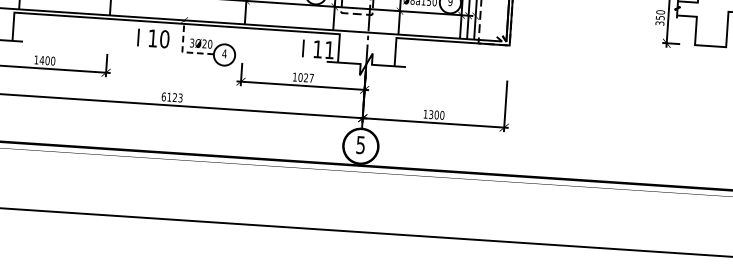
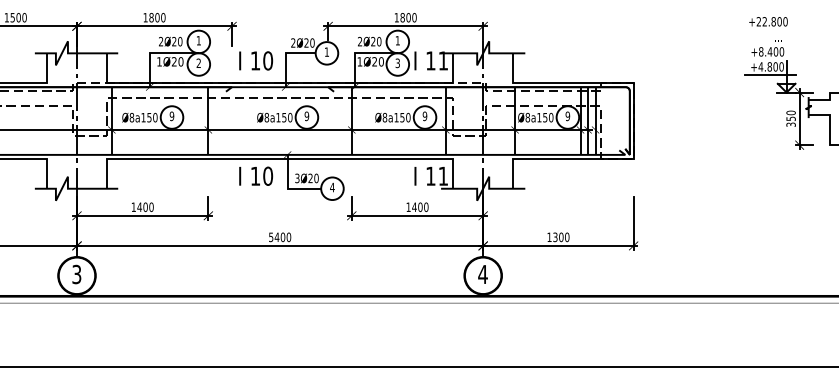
line: (182, 51) -> (287, 188), dashed -> solid
text: (306, 78) -> (420, 207), 1027 -> 1400
text: (172, 97) -> (280, 237), 6123 -> 5400
text: (360, 145) -> (482, 274), 5 -> 4

